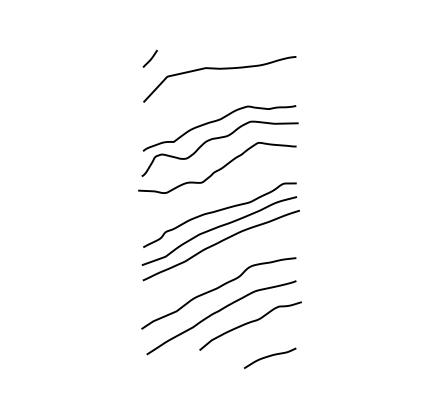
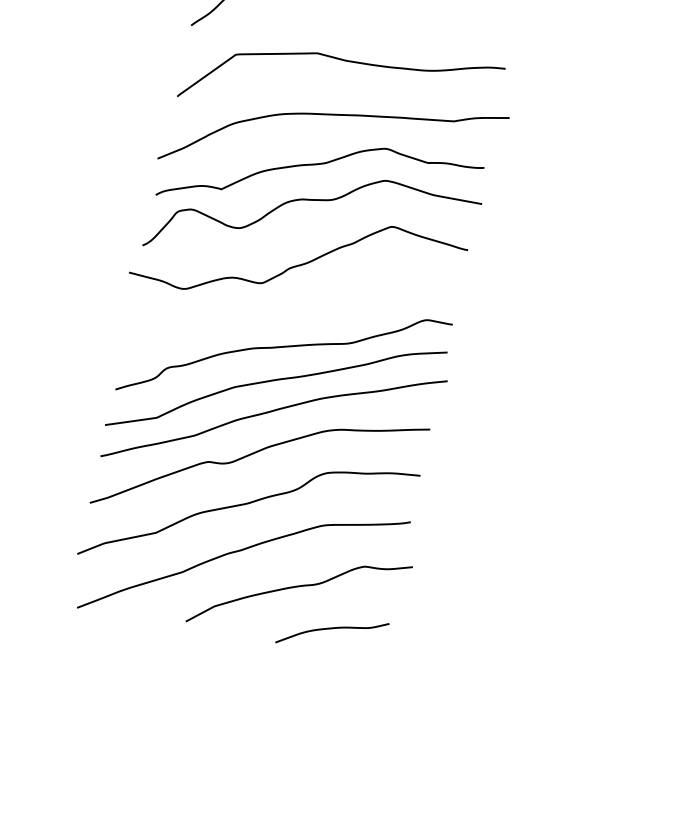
curve: (221, 96) -> (337, 117), added
curve: (216, 264) -> (256, 455), added
curve: (269, 357) -> (331, 631), moved

